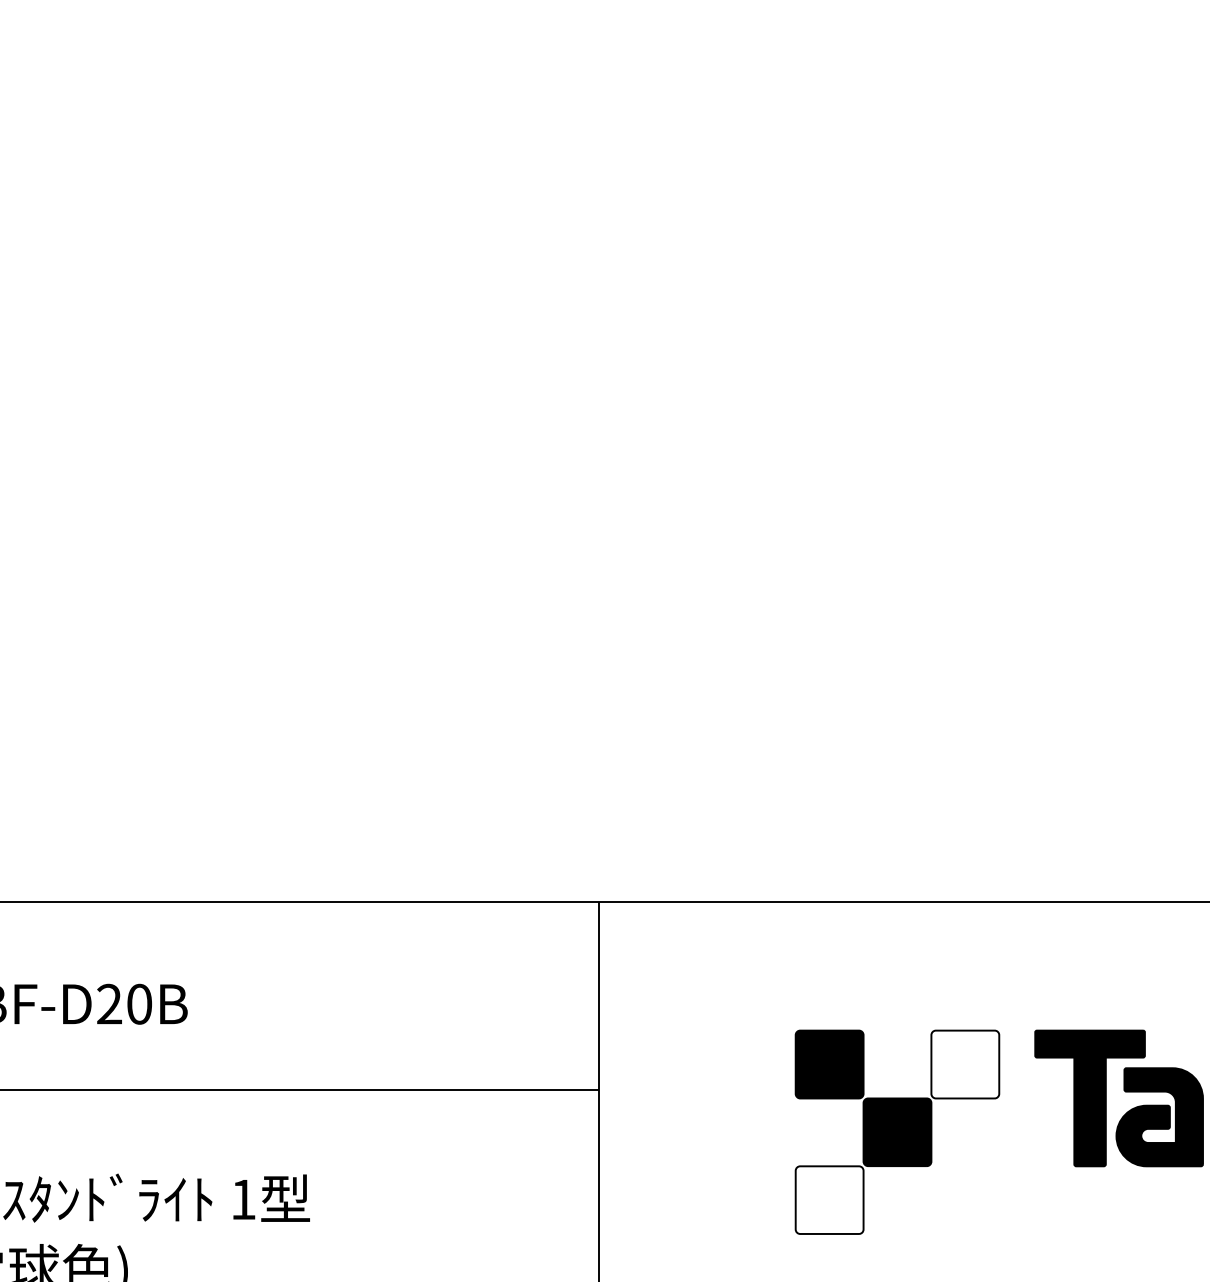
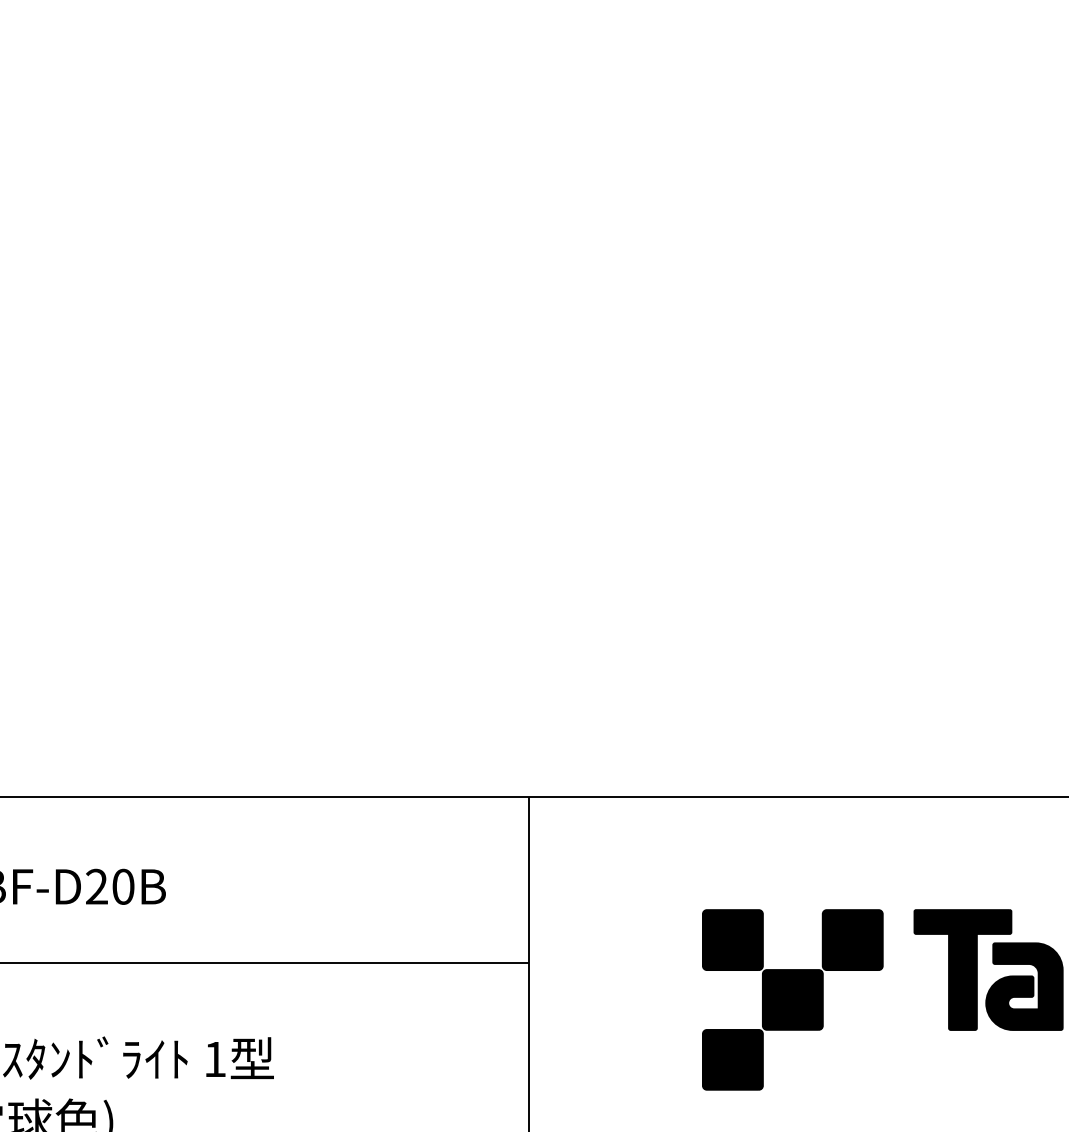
fill: (965, 1065) -> (852, 940), added
fill: (829, 1199) -> (732, 1059), added

